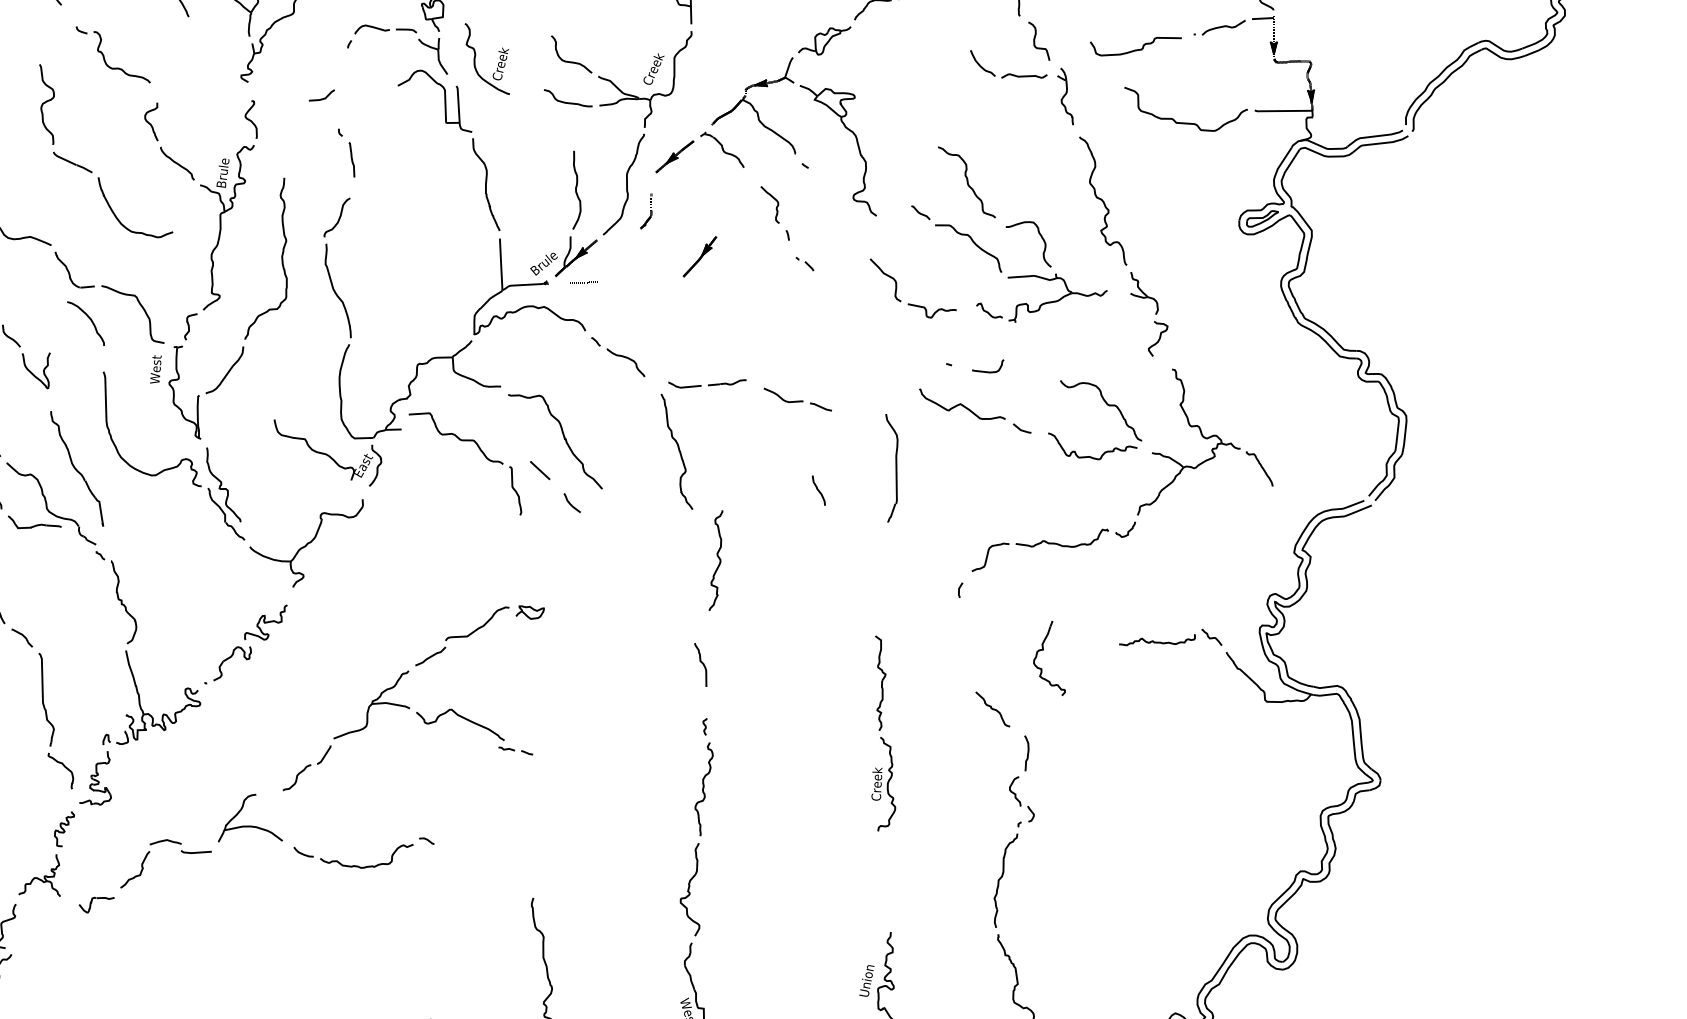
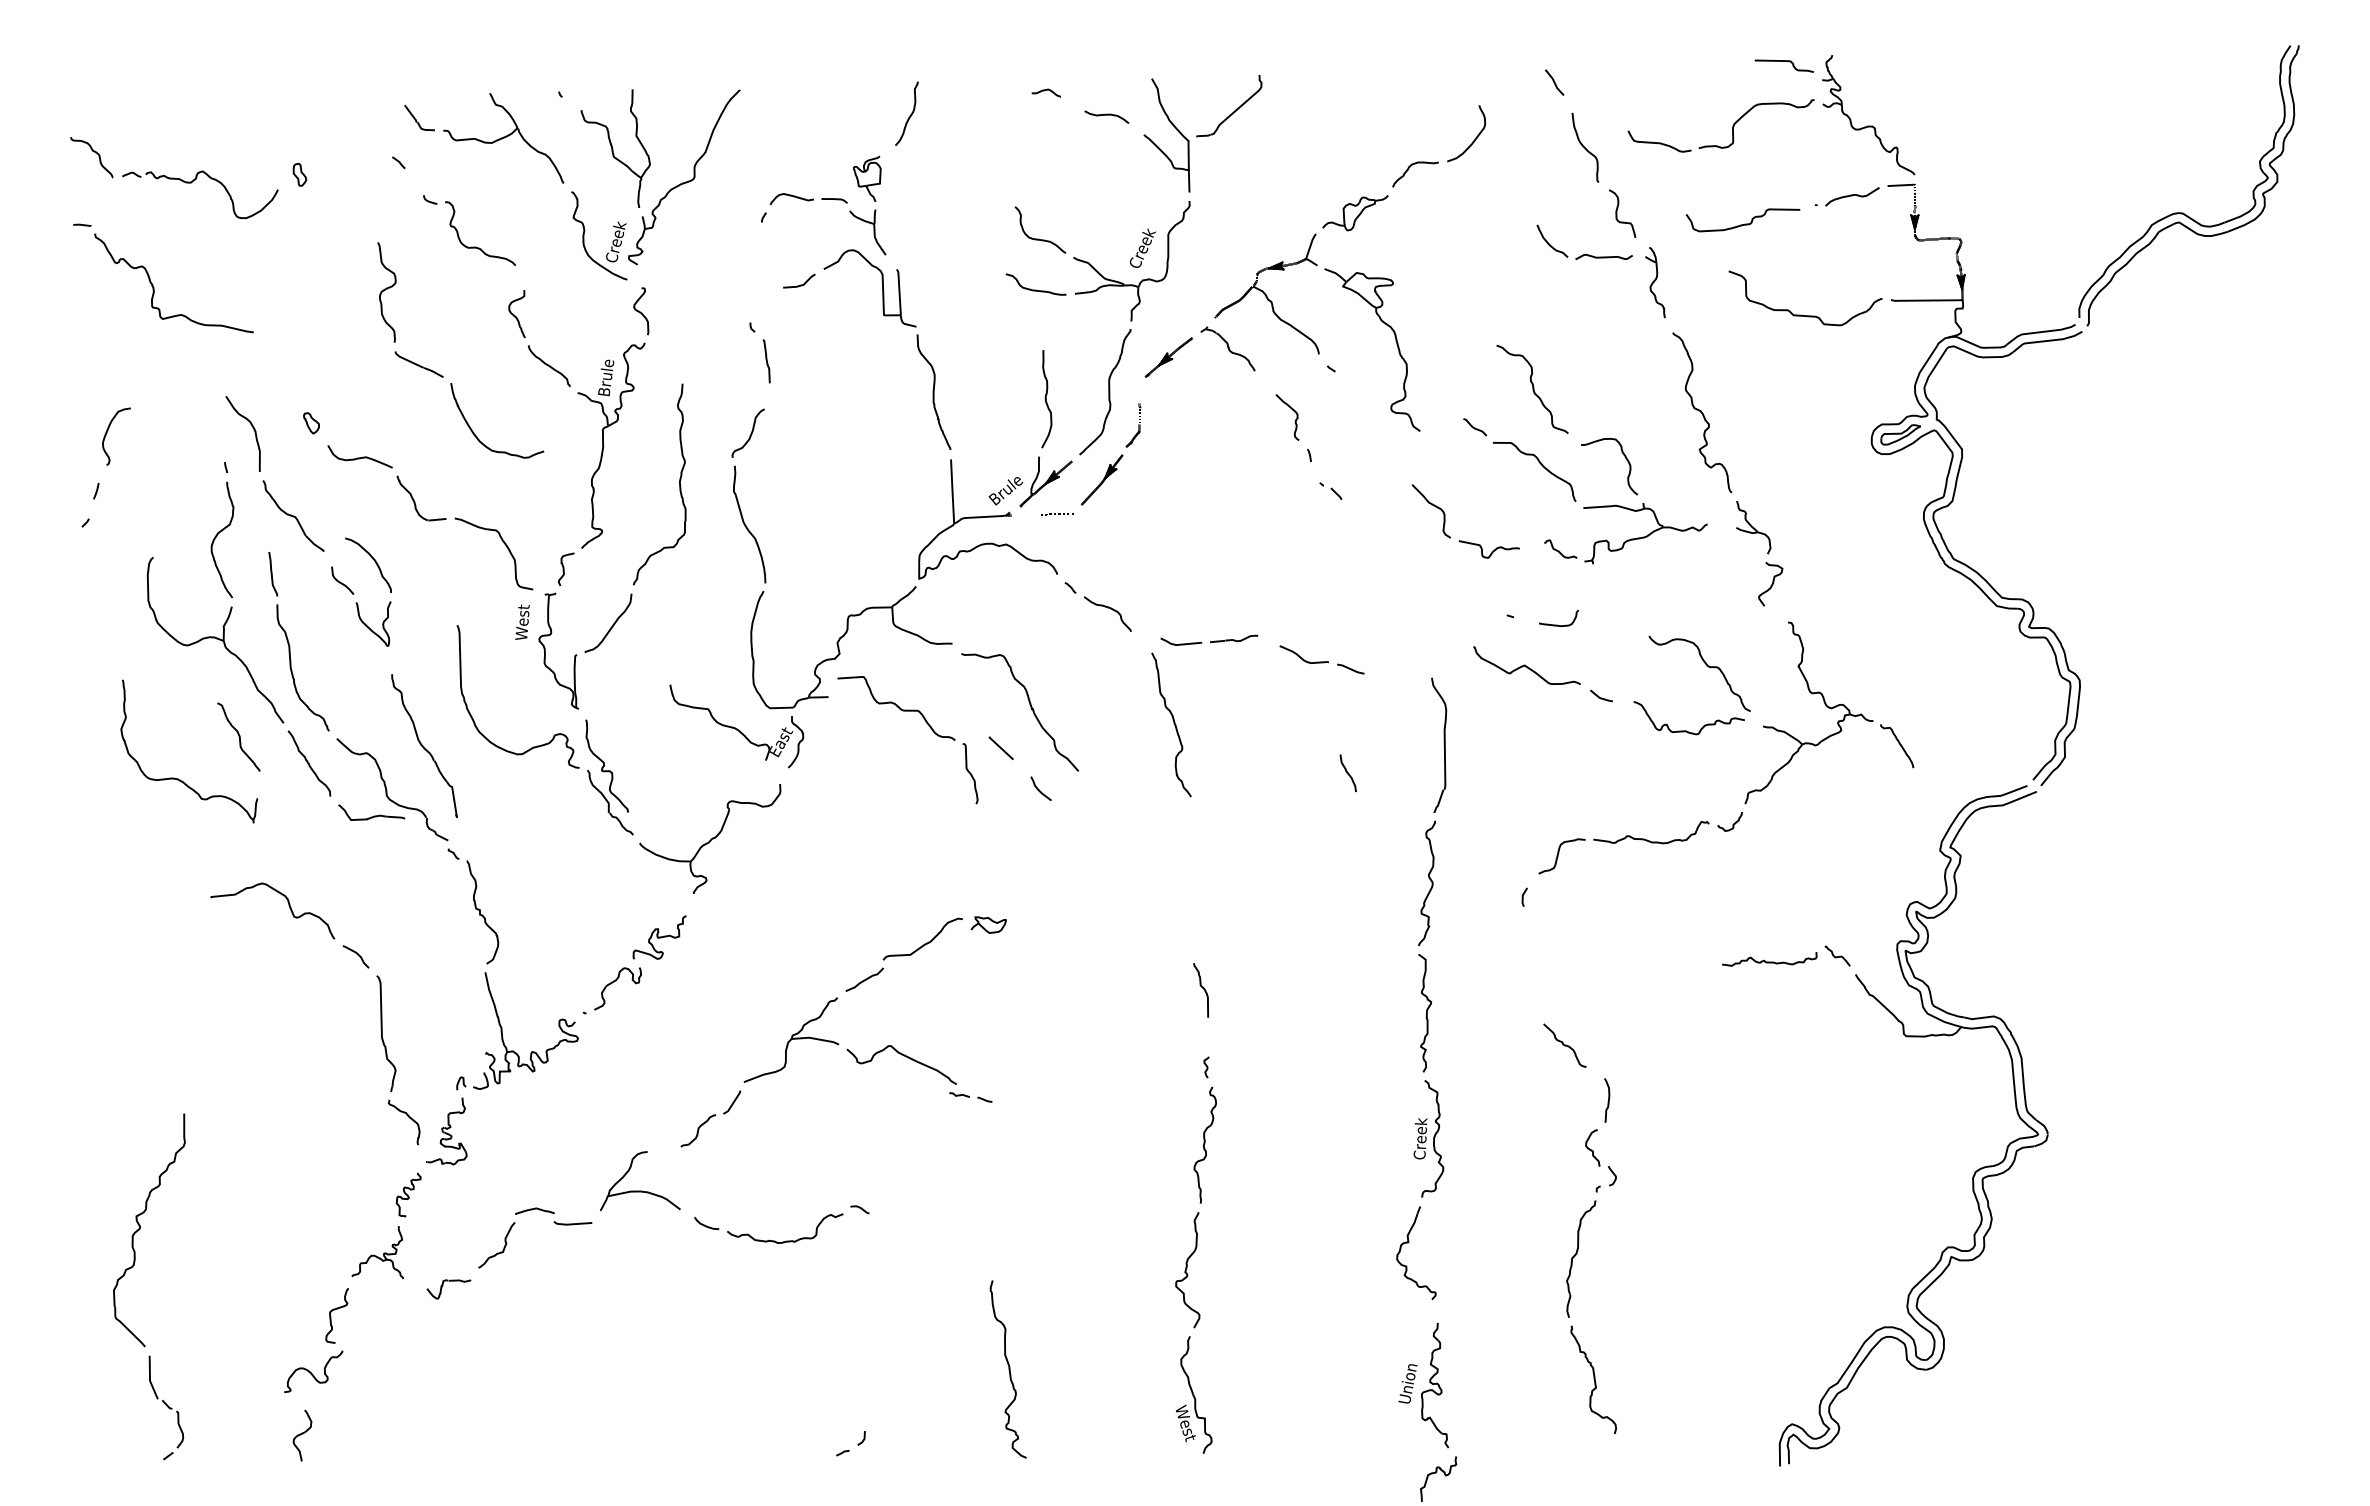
part: (497, 63) -> (612, 241), moved
line: (322, 98) -> (800, 284), moved
part: (699, 256) -> (1101, 479), moved
curve: (89, 318) -> (372, 559), moved
curve: (718, 559) -> (1430, 881), moved
part: (1043, 650) -> (1408, 1243), moved

